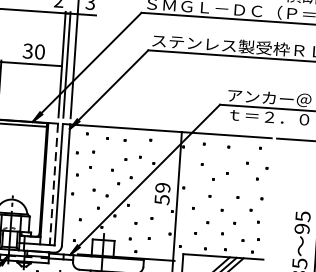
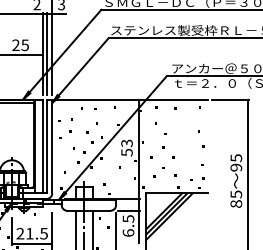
text: (33, 51) -> (20, 45), 30 -> 25
line: (53, 184) -> (42, 146), dashed -> solid
text: (162, 187) -> (126, 143), 59 -> 53

